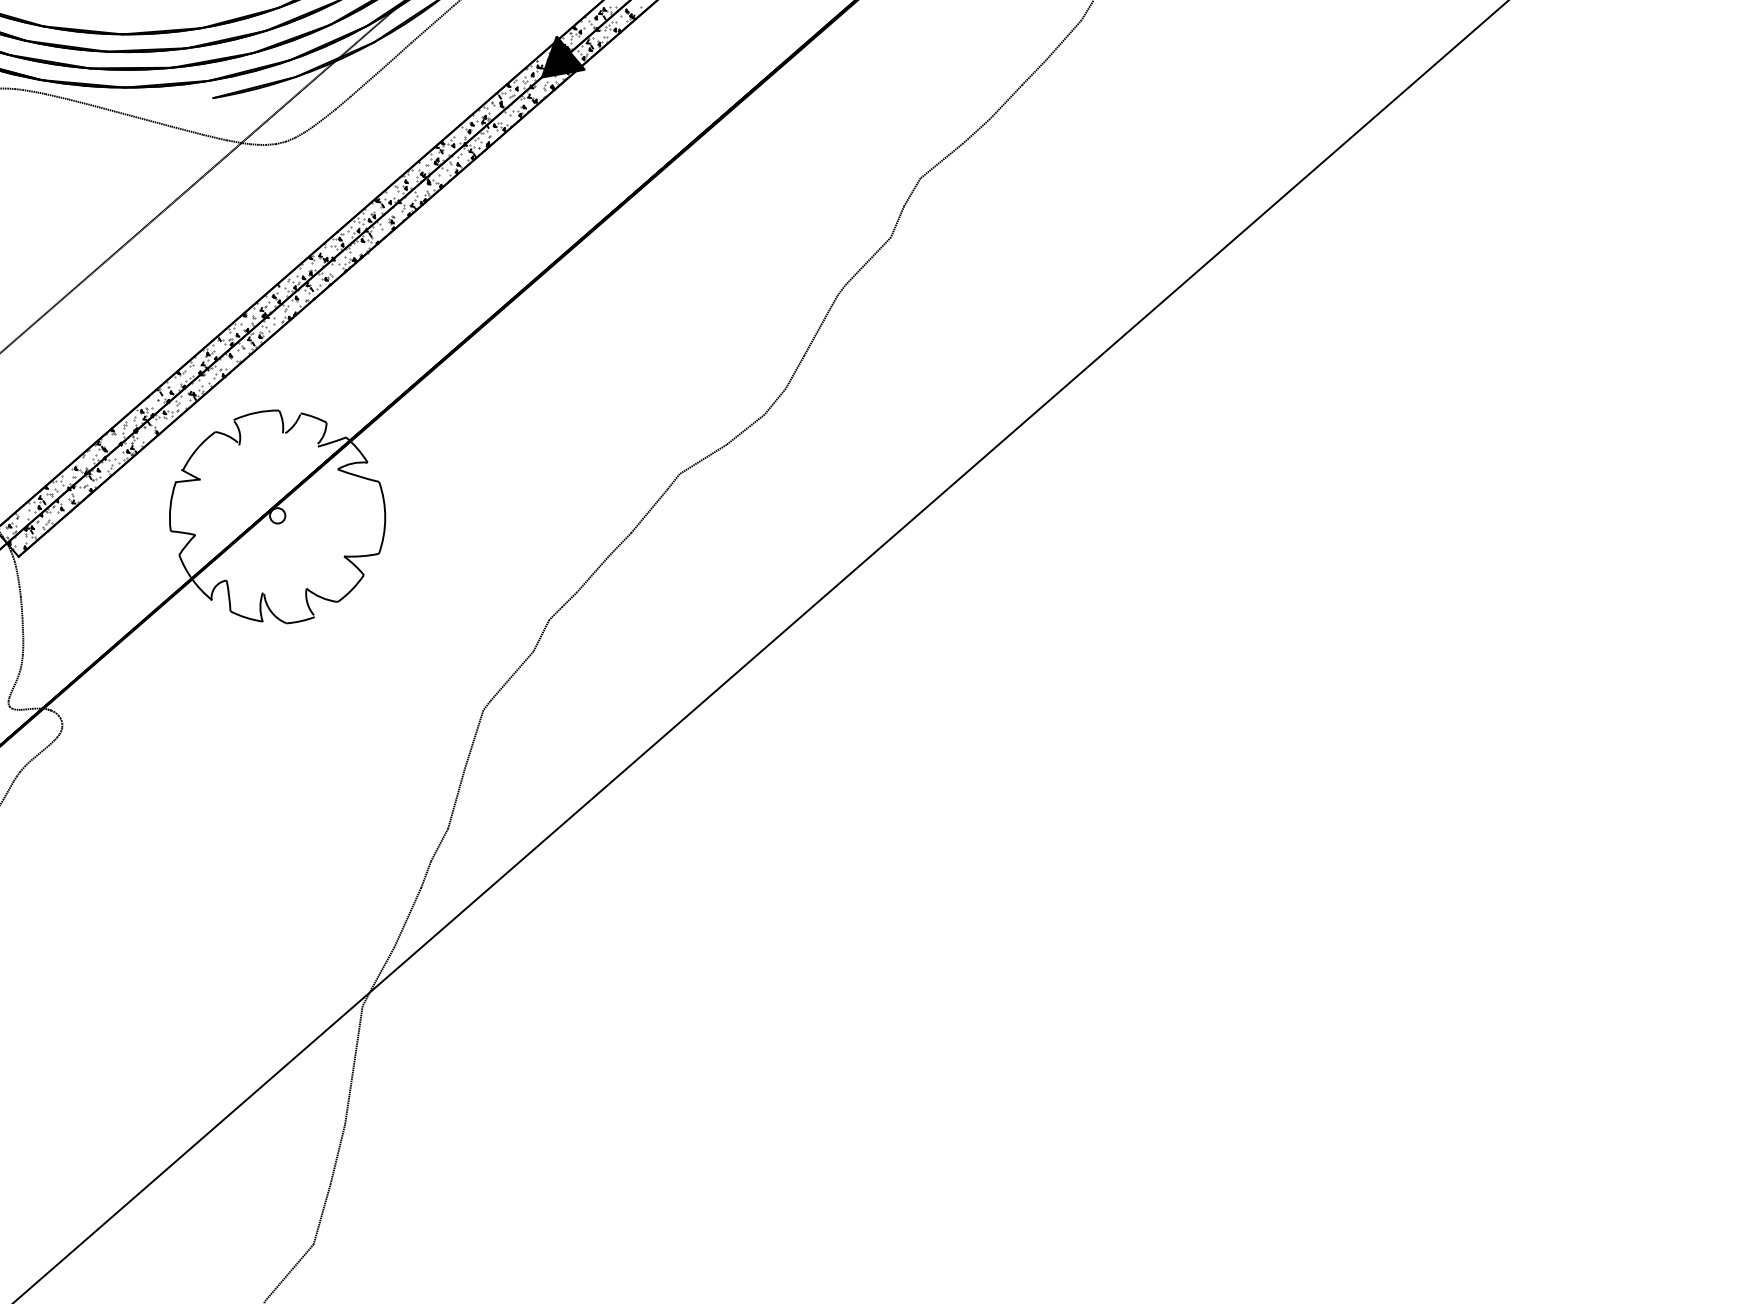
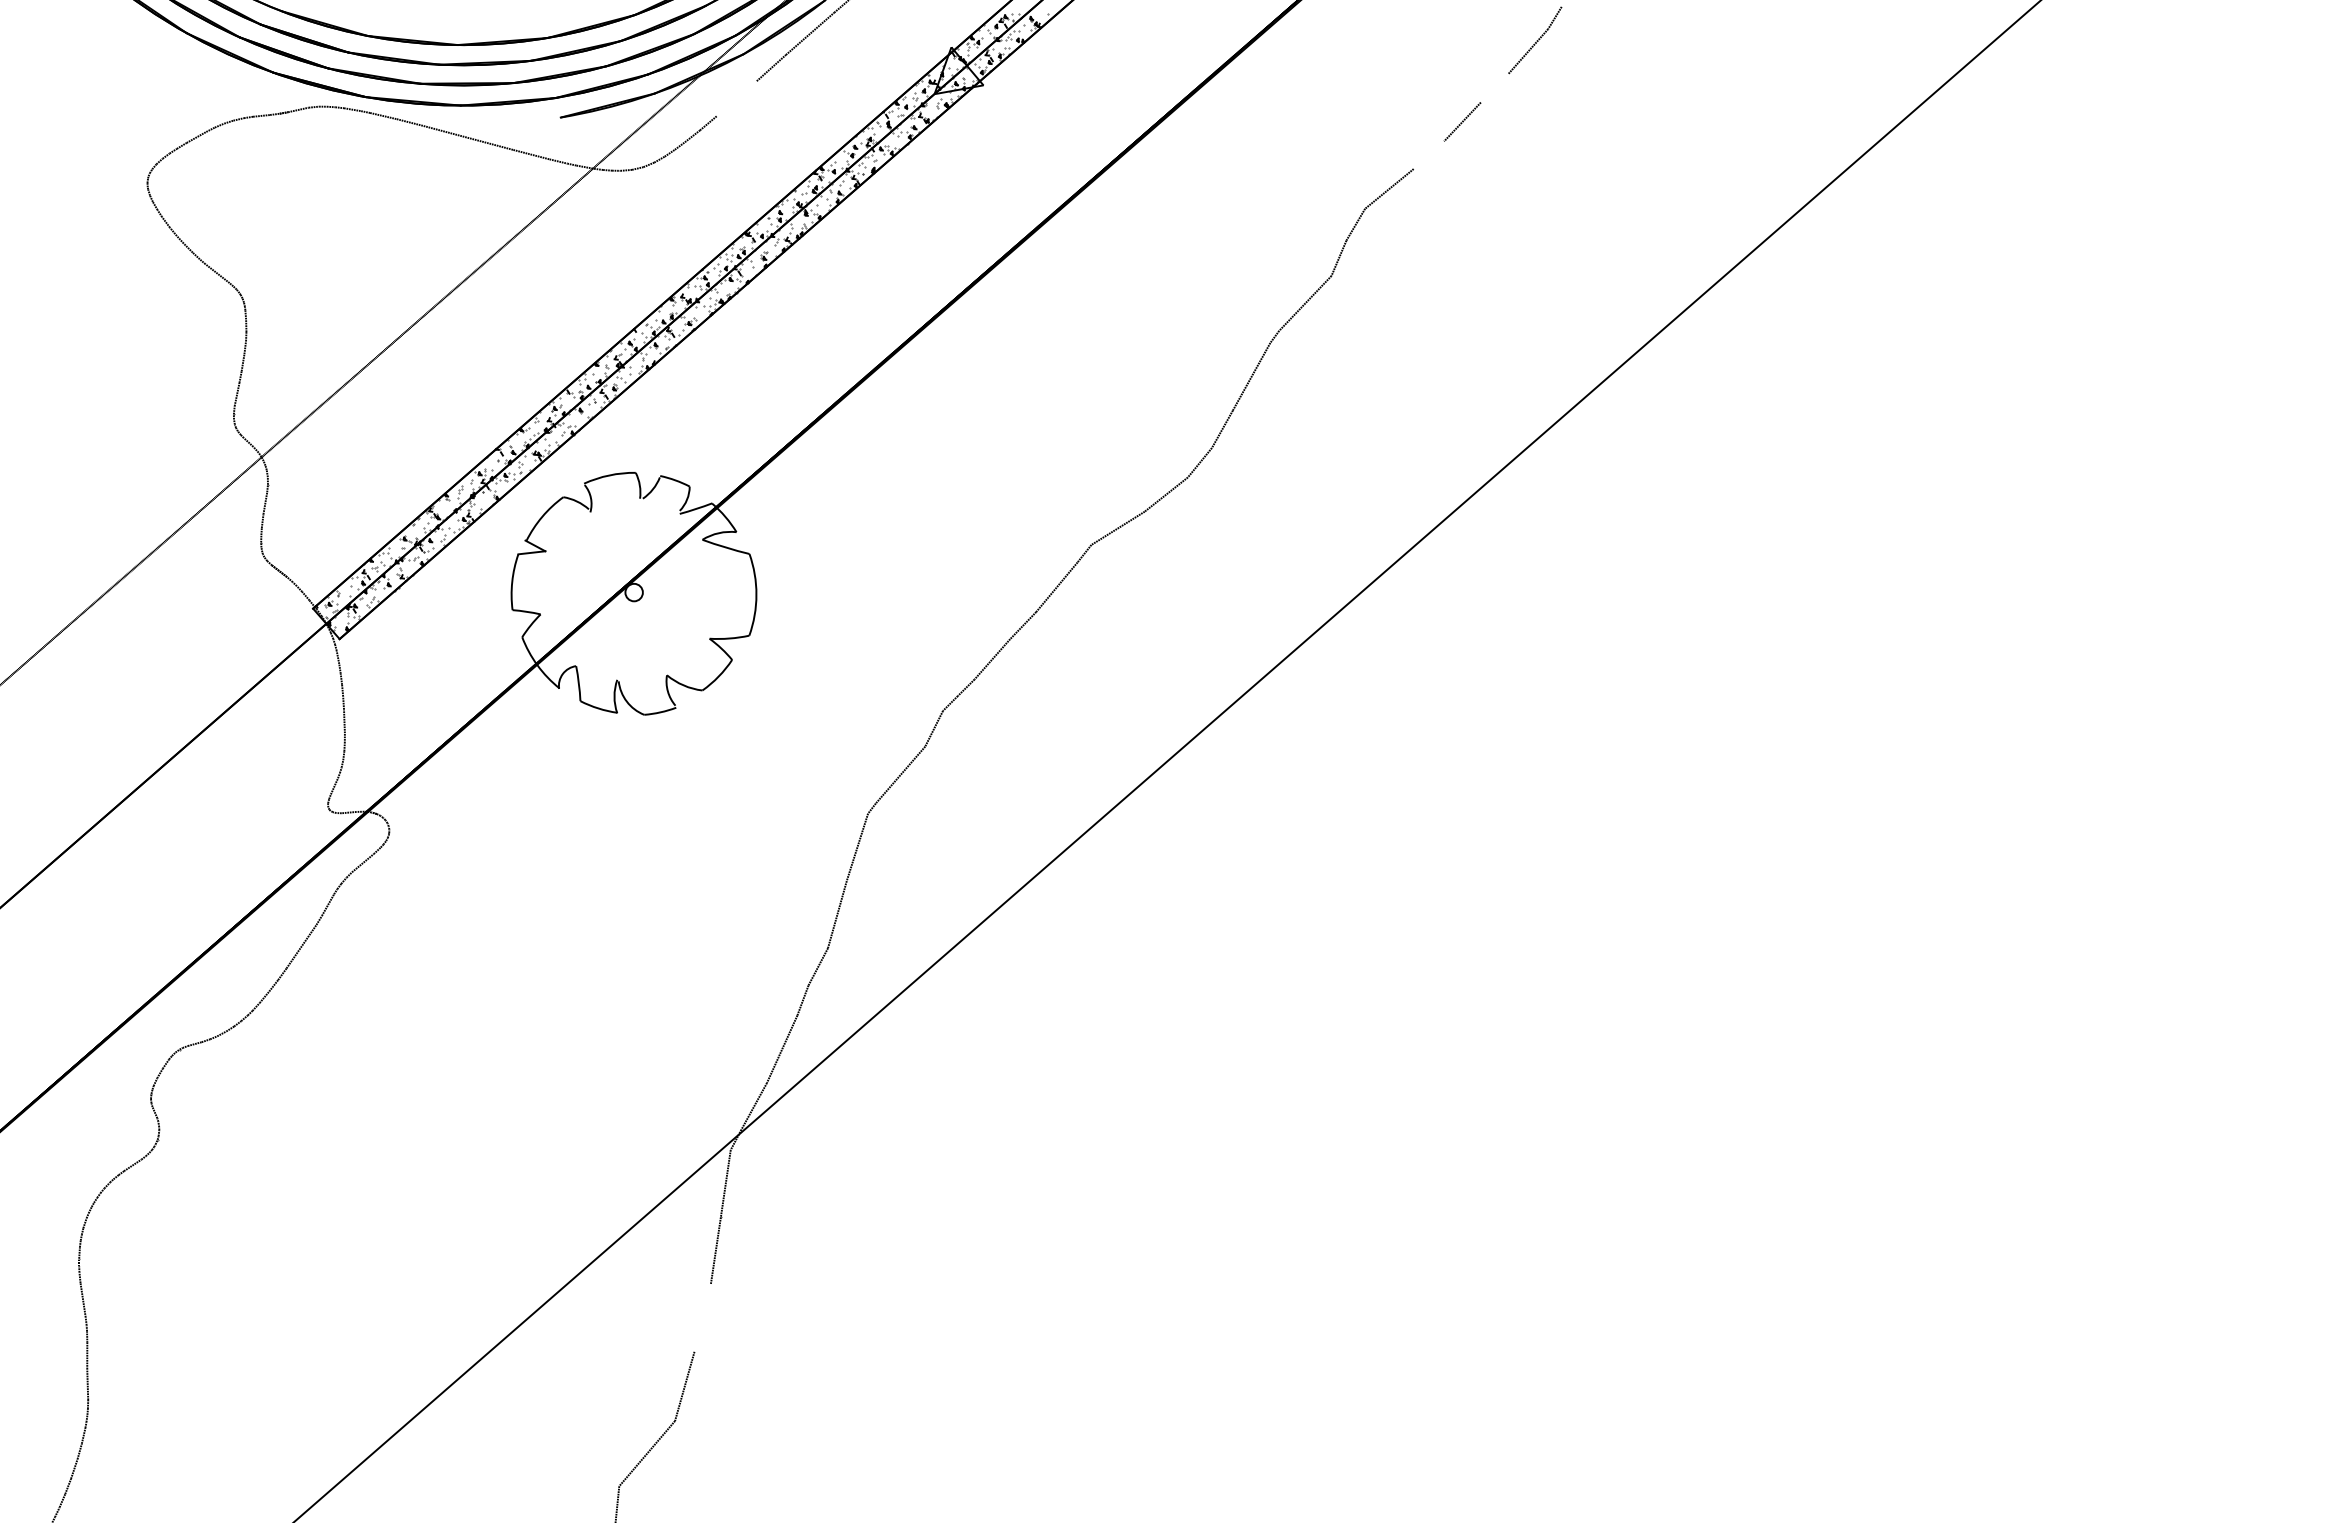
fill: (562, 56) -> (958, 70), removed
line: (1034, 72) -> (1494, 88), removed
line: (367, 81) -> (736, 98), removed
line: (976, 131) -> (1428, 155), removed
line: (337, 1153) -> (702, 1317), removed

